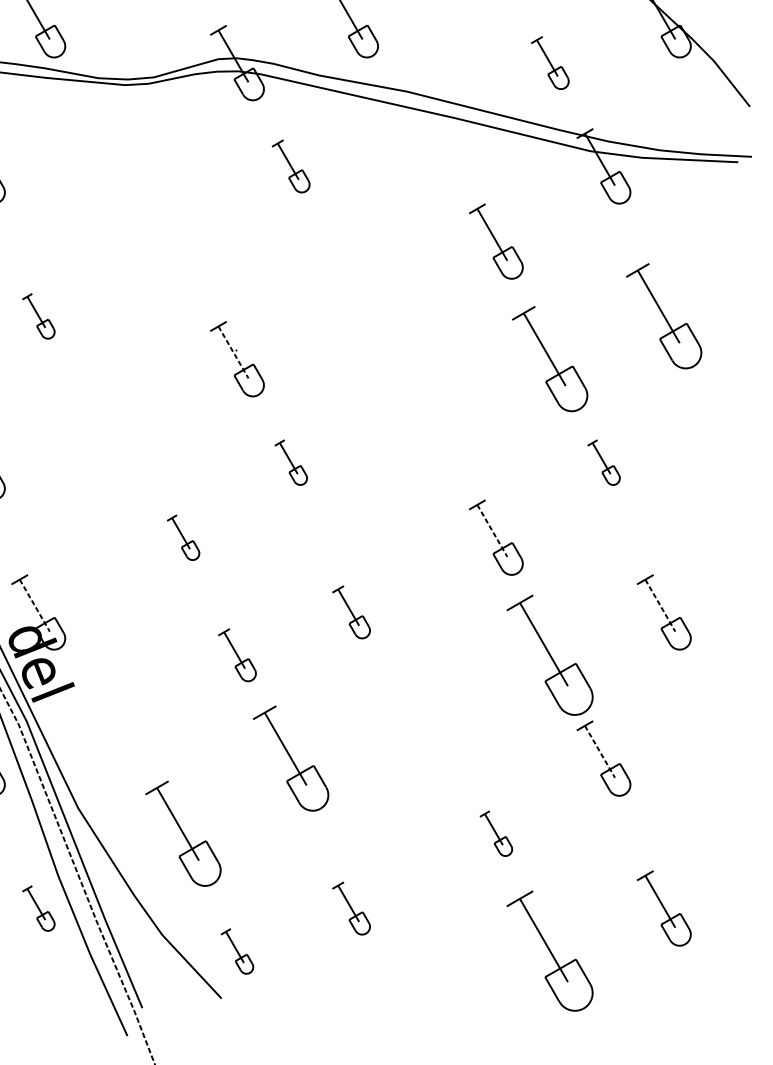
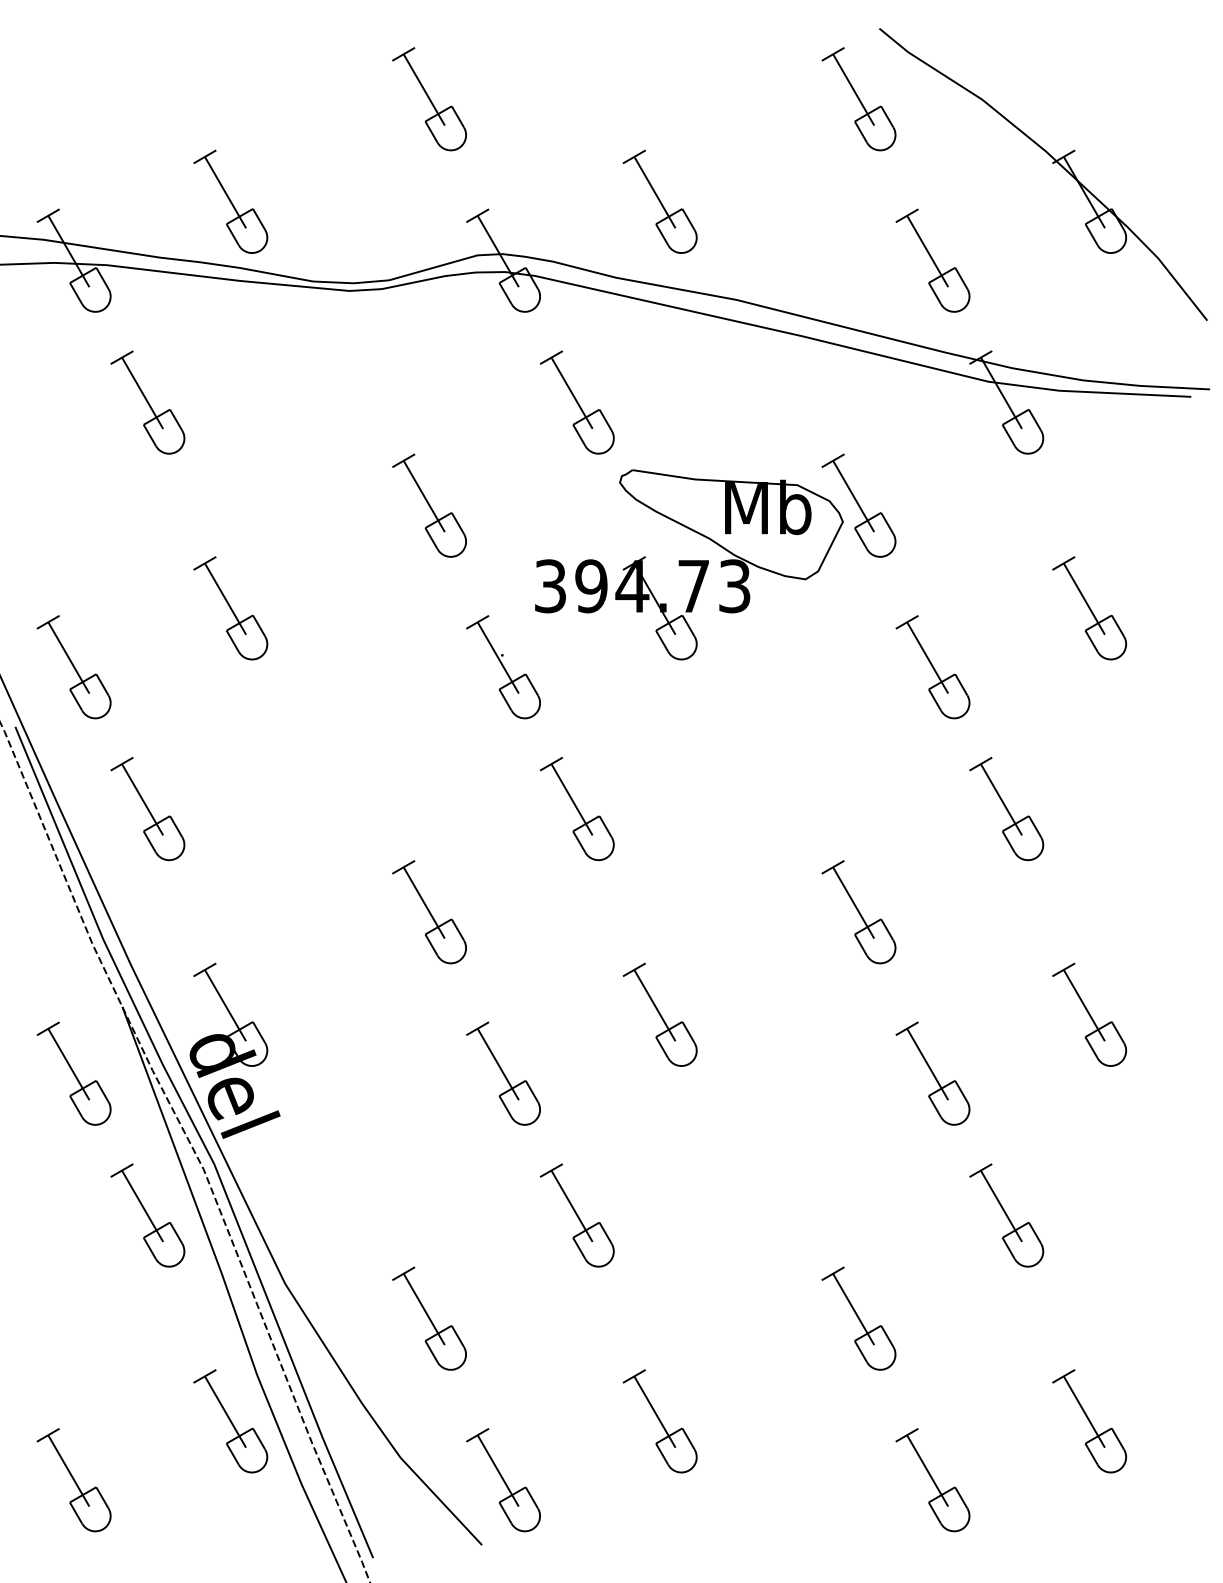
part: (549, 62) -> (932, 260), size x1.43
part: (290, 166) -> (576, 402), size x1.43
part: (183, 241) -> (429, 505), added
part: (372, 284) -> (689, 564), added
part: (38, 316) -> (230, 608), size x1.67
part: (664, 316) -> (1089, 608), size x0.71
line: (233, 352) -> (498, 658), dashed -> solid
part: (549, 359) -> (932, 667), size x0.71
part: (291, 462) -> (577, 809), size x1.67
part: (603, 462) -> (1006, 809), size x1.67
line: (492, 531) -> (853, 903), dashed -> solid
part: (183, 537) -> (429, 912), size x1.67
line: (34, 606) -> (225, 1006), dashed -> solid
line: (660, 606) -> (1084, 1006), dashed -> solid
part: (350, 612) -> (659, 1014), size x1.43
part: (237, 655) -> (503, 1073), size x1.43
part: (549, 655) -> (932, 1073), size x0.62
line: (600, 752) -> (1001, 1206), dashed -> solid
part: (290, 758) -> (576, 1215), size x0.71
part: (183, 833) -> (429, 1318), size x0.71
part: (495, 833) -> (858, 1318), size x1.67
part: (38, 908) -> (230, 1421), size x1.67
part: (350, 908) -> (659, 1421), size x1.43
part: (237, 951) -> (503, 1480), size x1.67
part: (549, 951) -> (932, 1480), size x0.62

